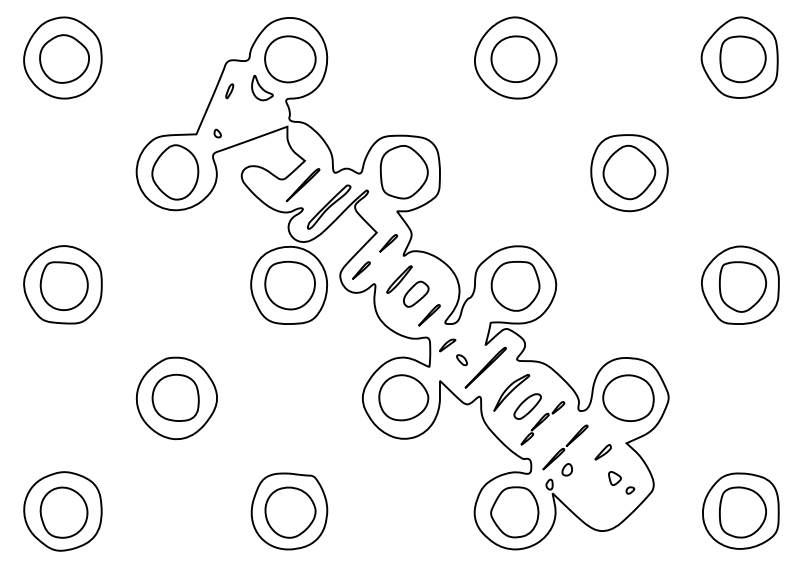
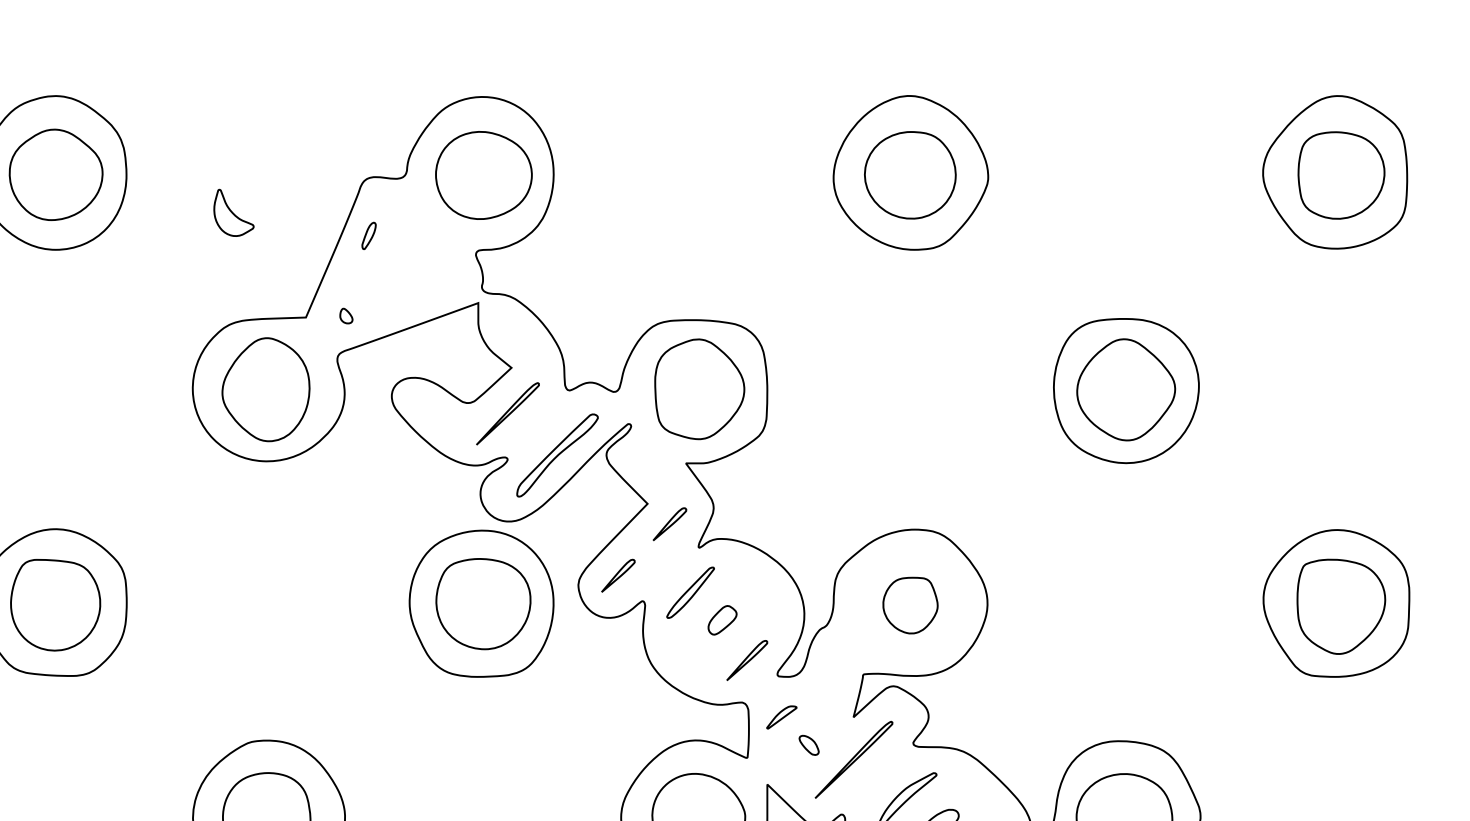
part: (262, 88) -> (234, 213), moved
part: (515, 286) -> (910, 605), size x0.6
part: (416, 293) -> (722, 619), size x0.6

